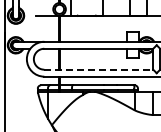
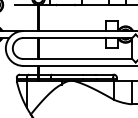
line: (99, 69) -> (78, 58), dashed -> solid

